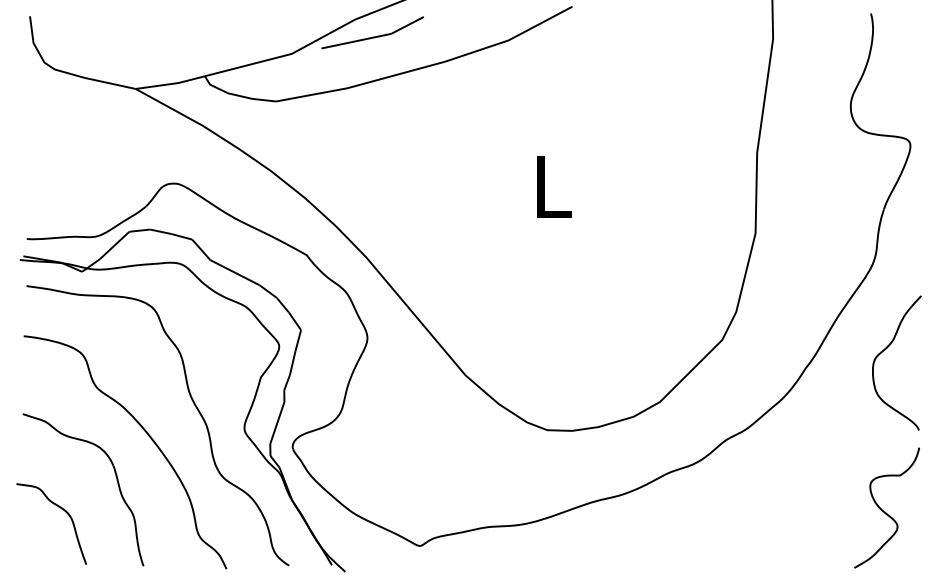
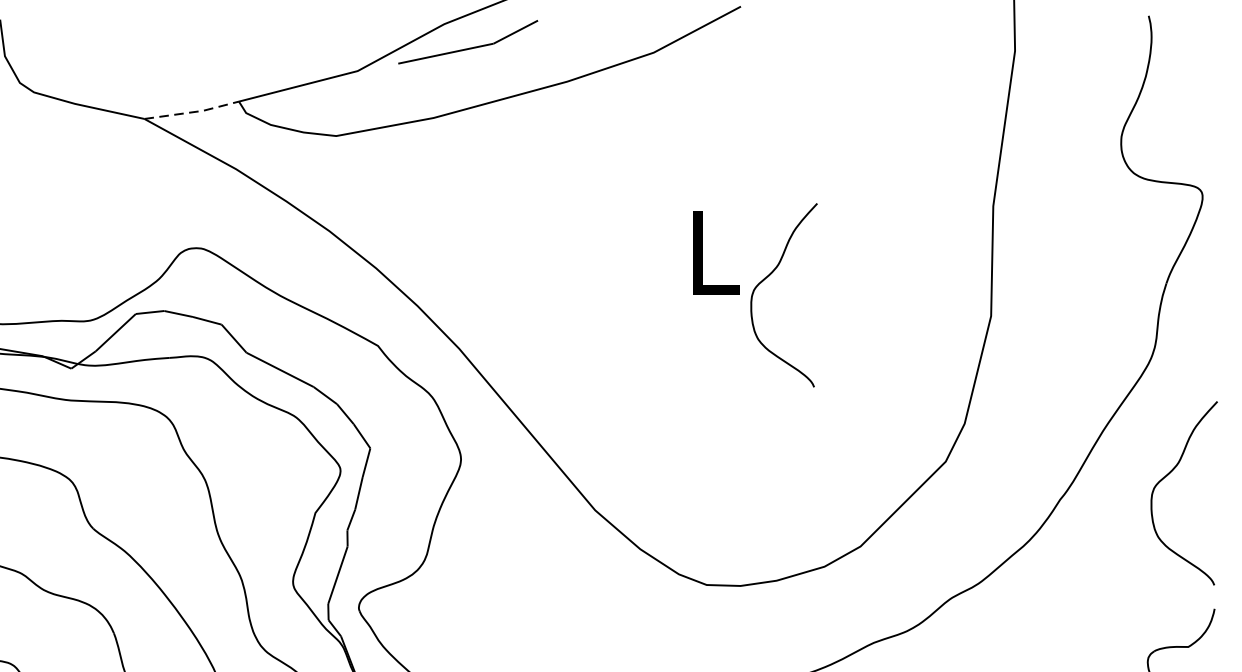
line: (171, 83) -> (193, 111), solid -> dashed
curve: (592, 205) -> (768, 278), added

